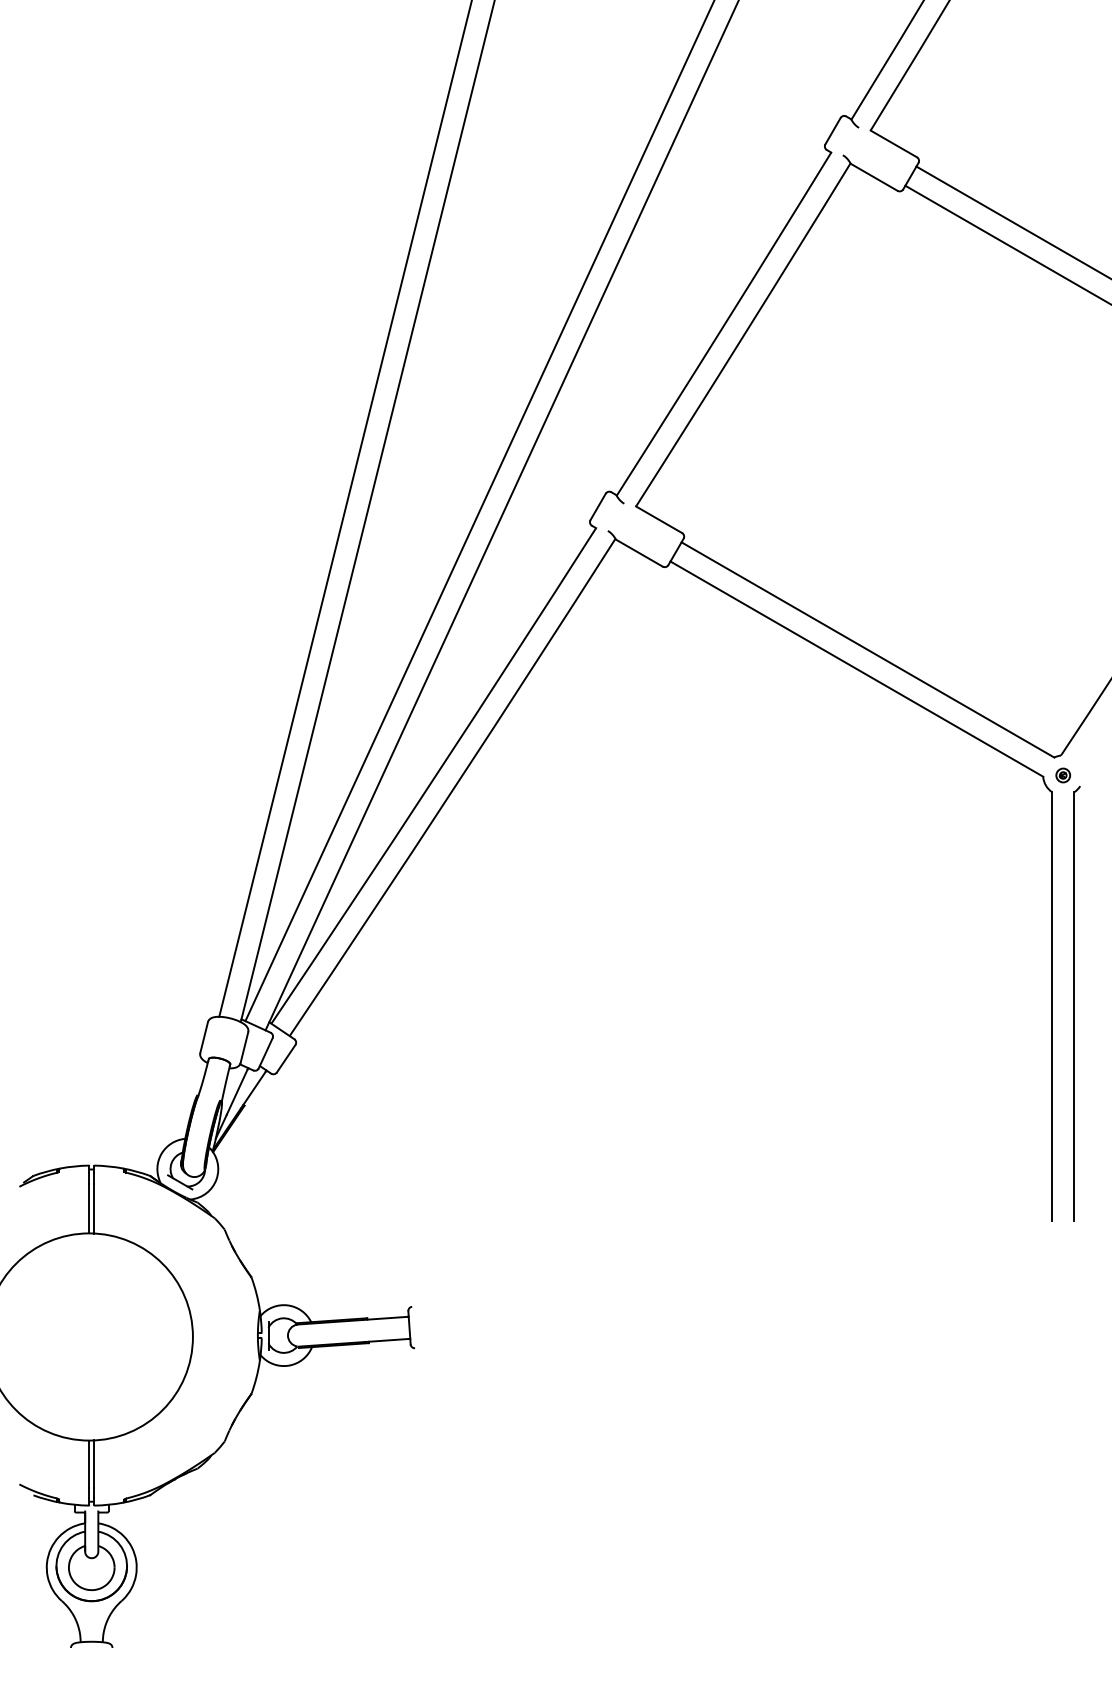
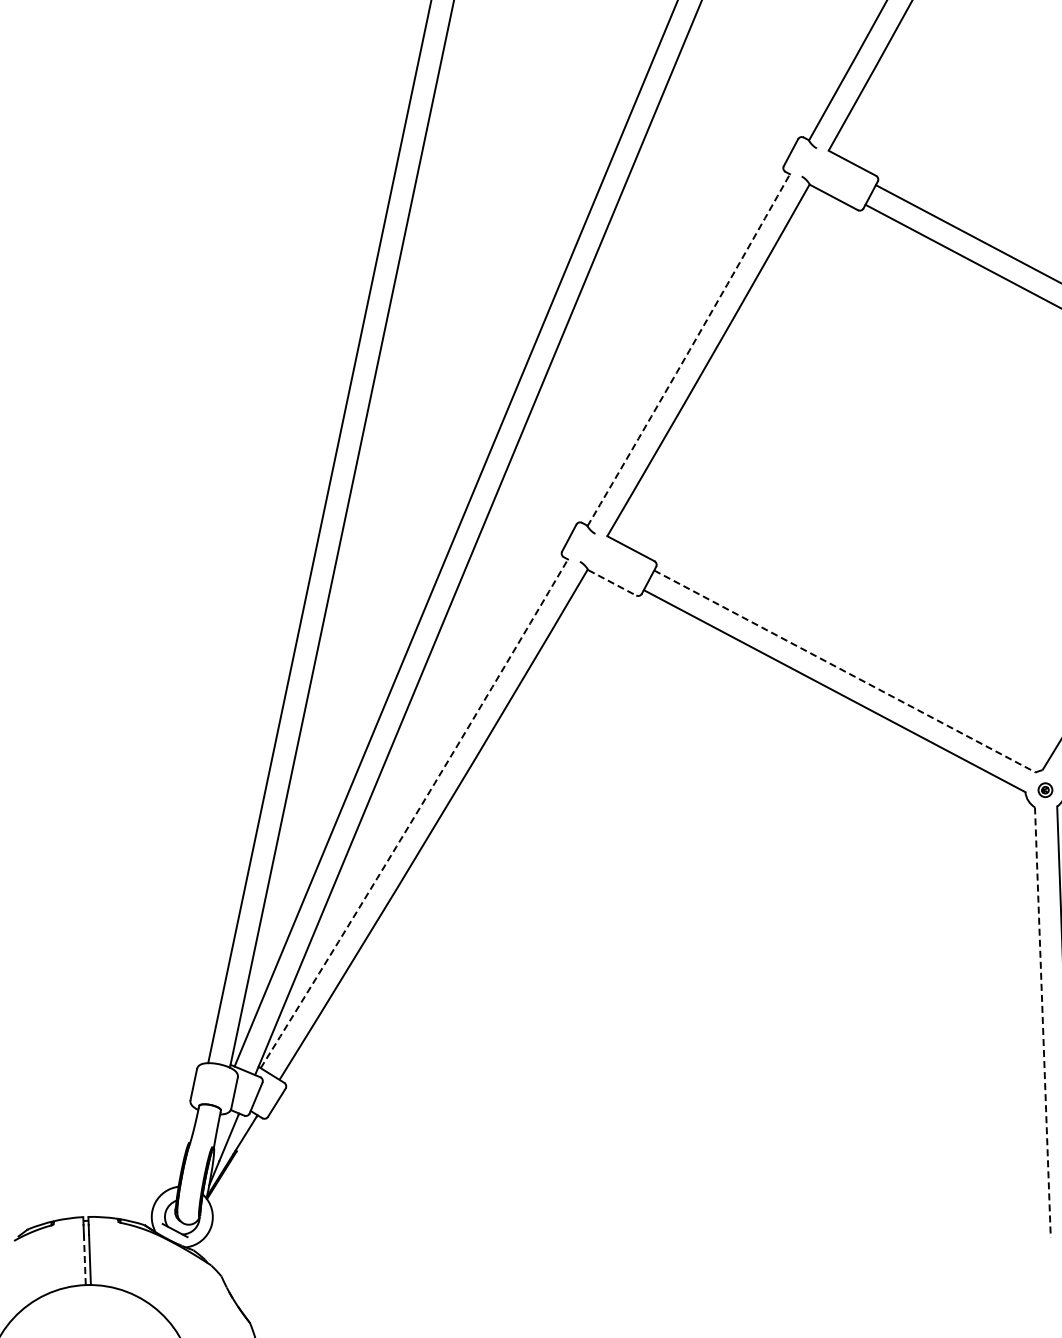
arc: (724, 324) -> (689, 350), solid -> dashed
line: (639, 553) -> (612, 583), solid -> dashed
line: (868, 650) -> (845, 672), solid -> dashed
arc: (435, 776) -> (416, 814), solid -> dashed
line: (1052, 1006) -> (1043, 1022), solid -> dashed
line: (89, 1208) -> (85, 1260), solid -> dashed

